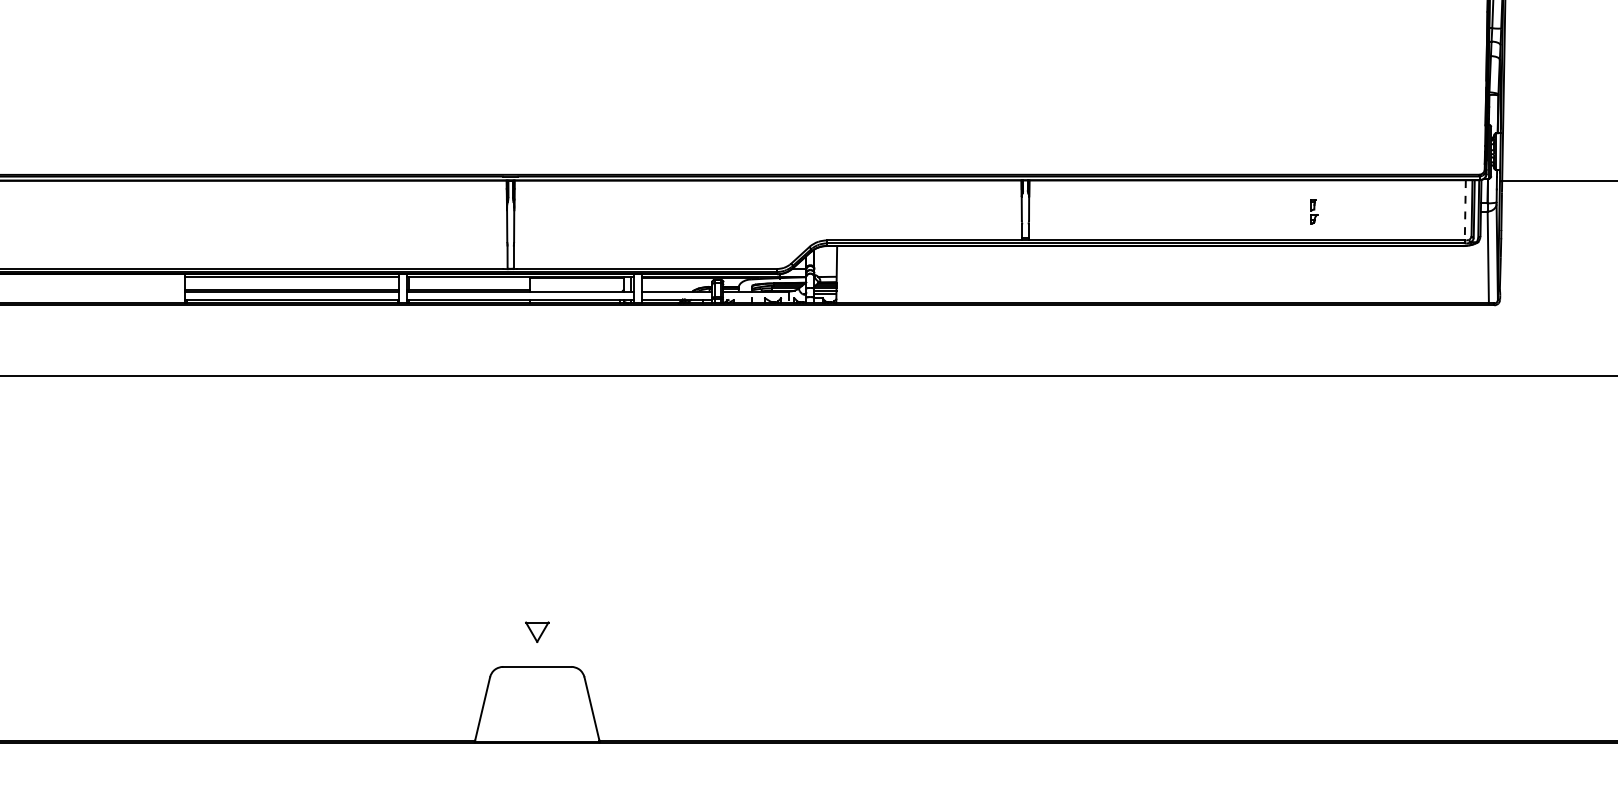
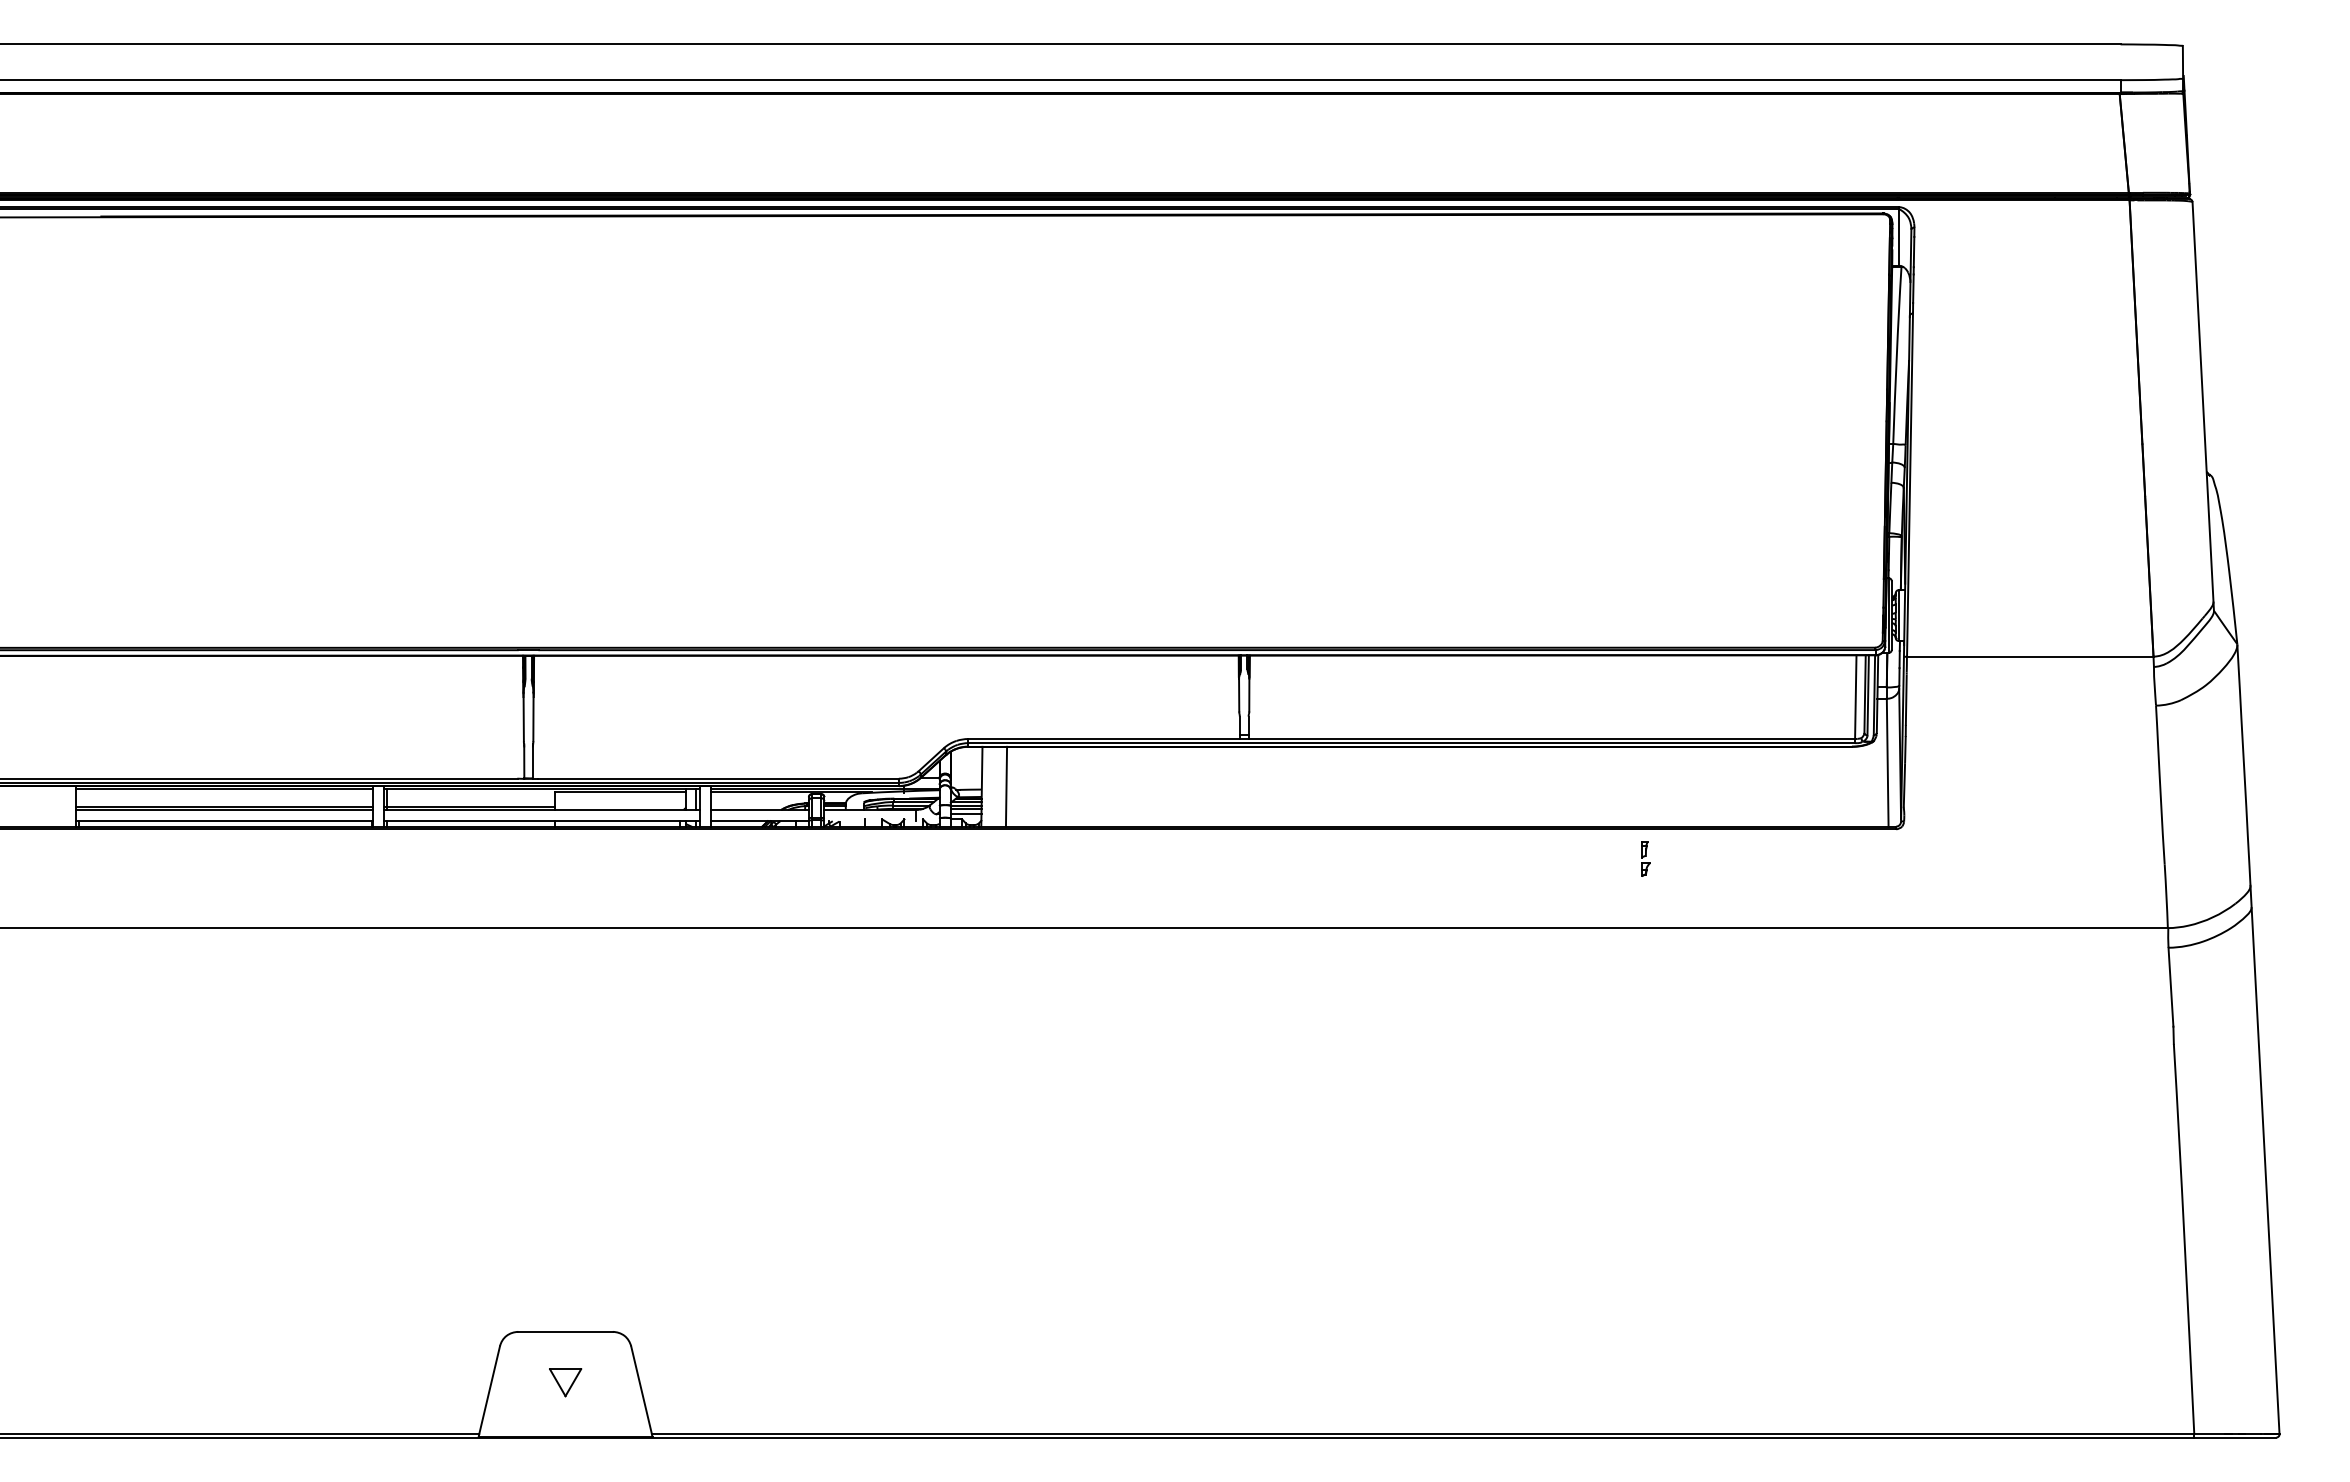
line: (1465, 210) -> (1855, 697), dashed -> solid
part: (1314, 211) -> (1645, 858), moved
line: (854, 274) -> (1006, 786), added
part: (537, 632) -> (565, 1382), moved

